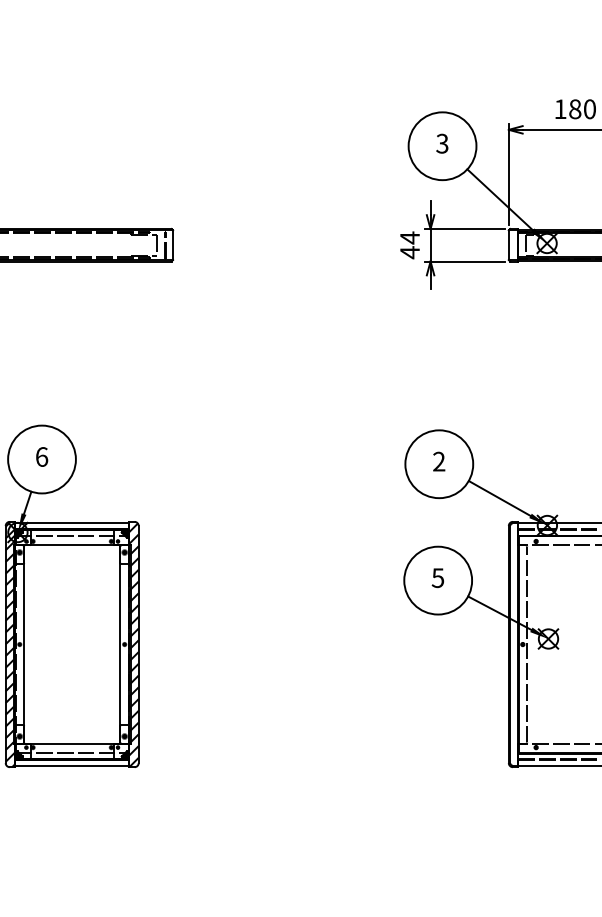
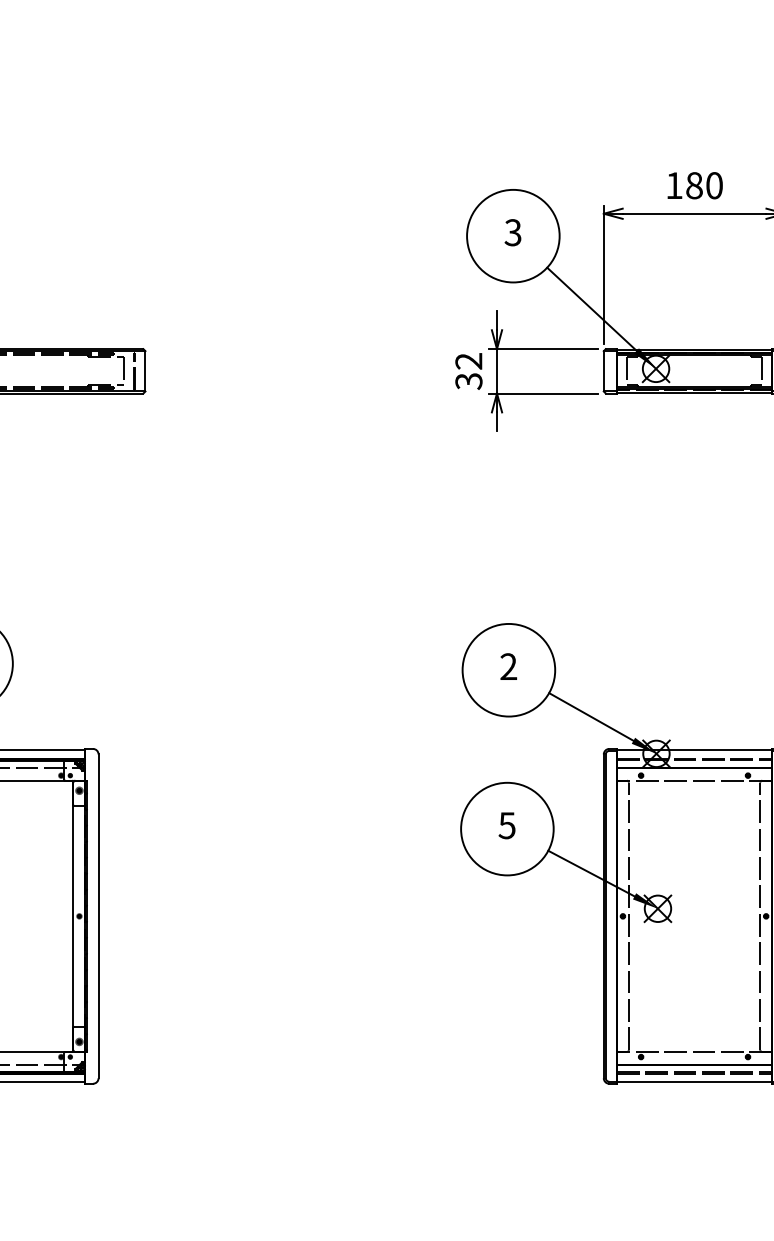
text: (409, 245) -> (468, 371), 44 -> 32
hatch: (133, 645) -> (91, 917), removed

